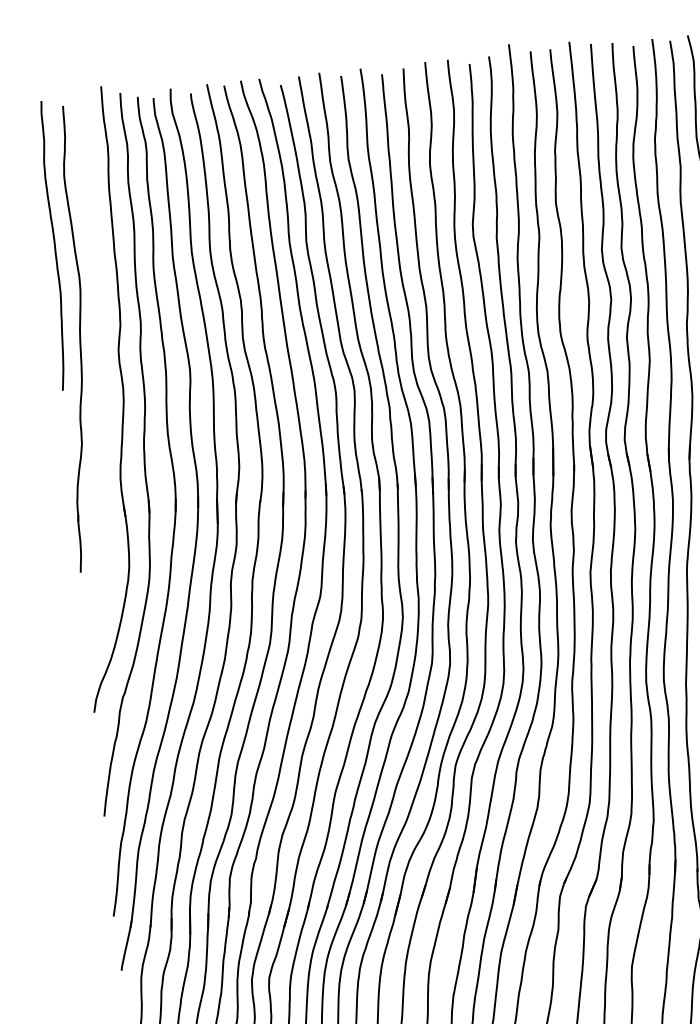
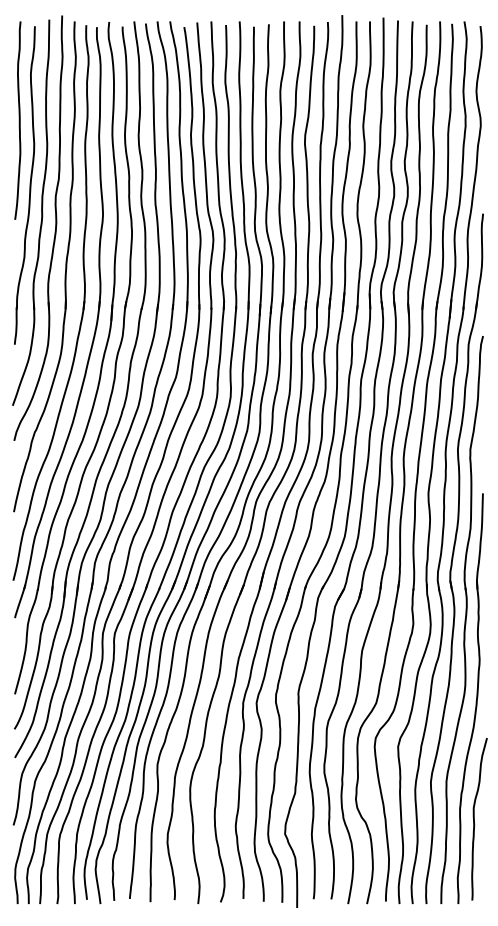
part: (100, 376) -> (41, 212), added

